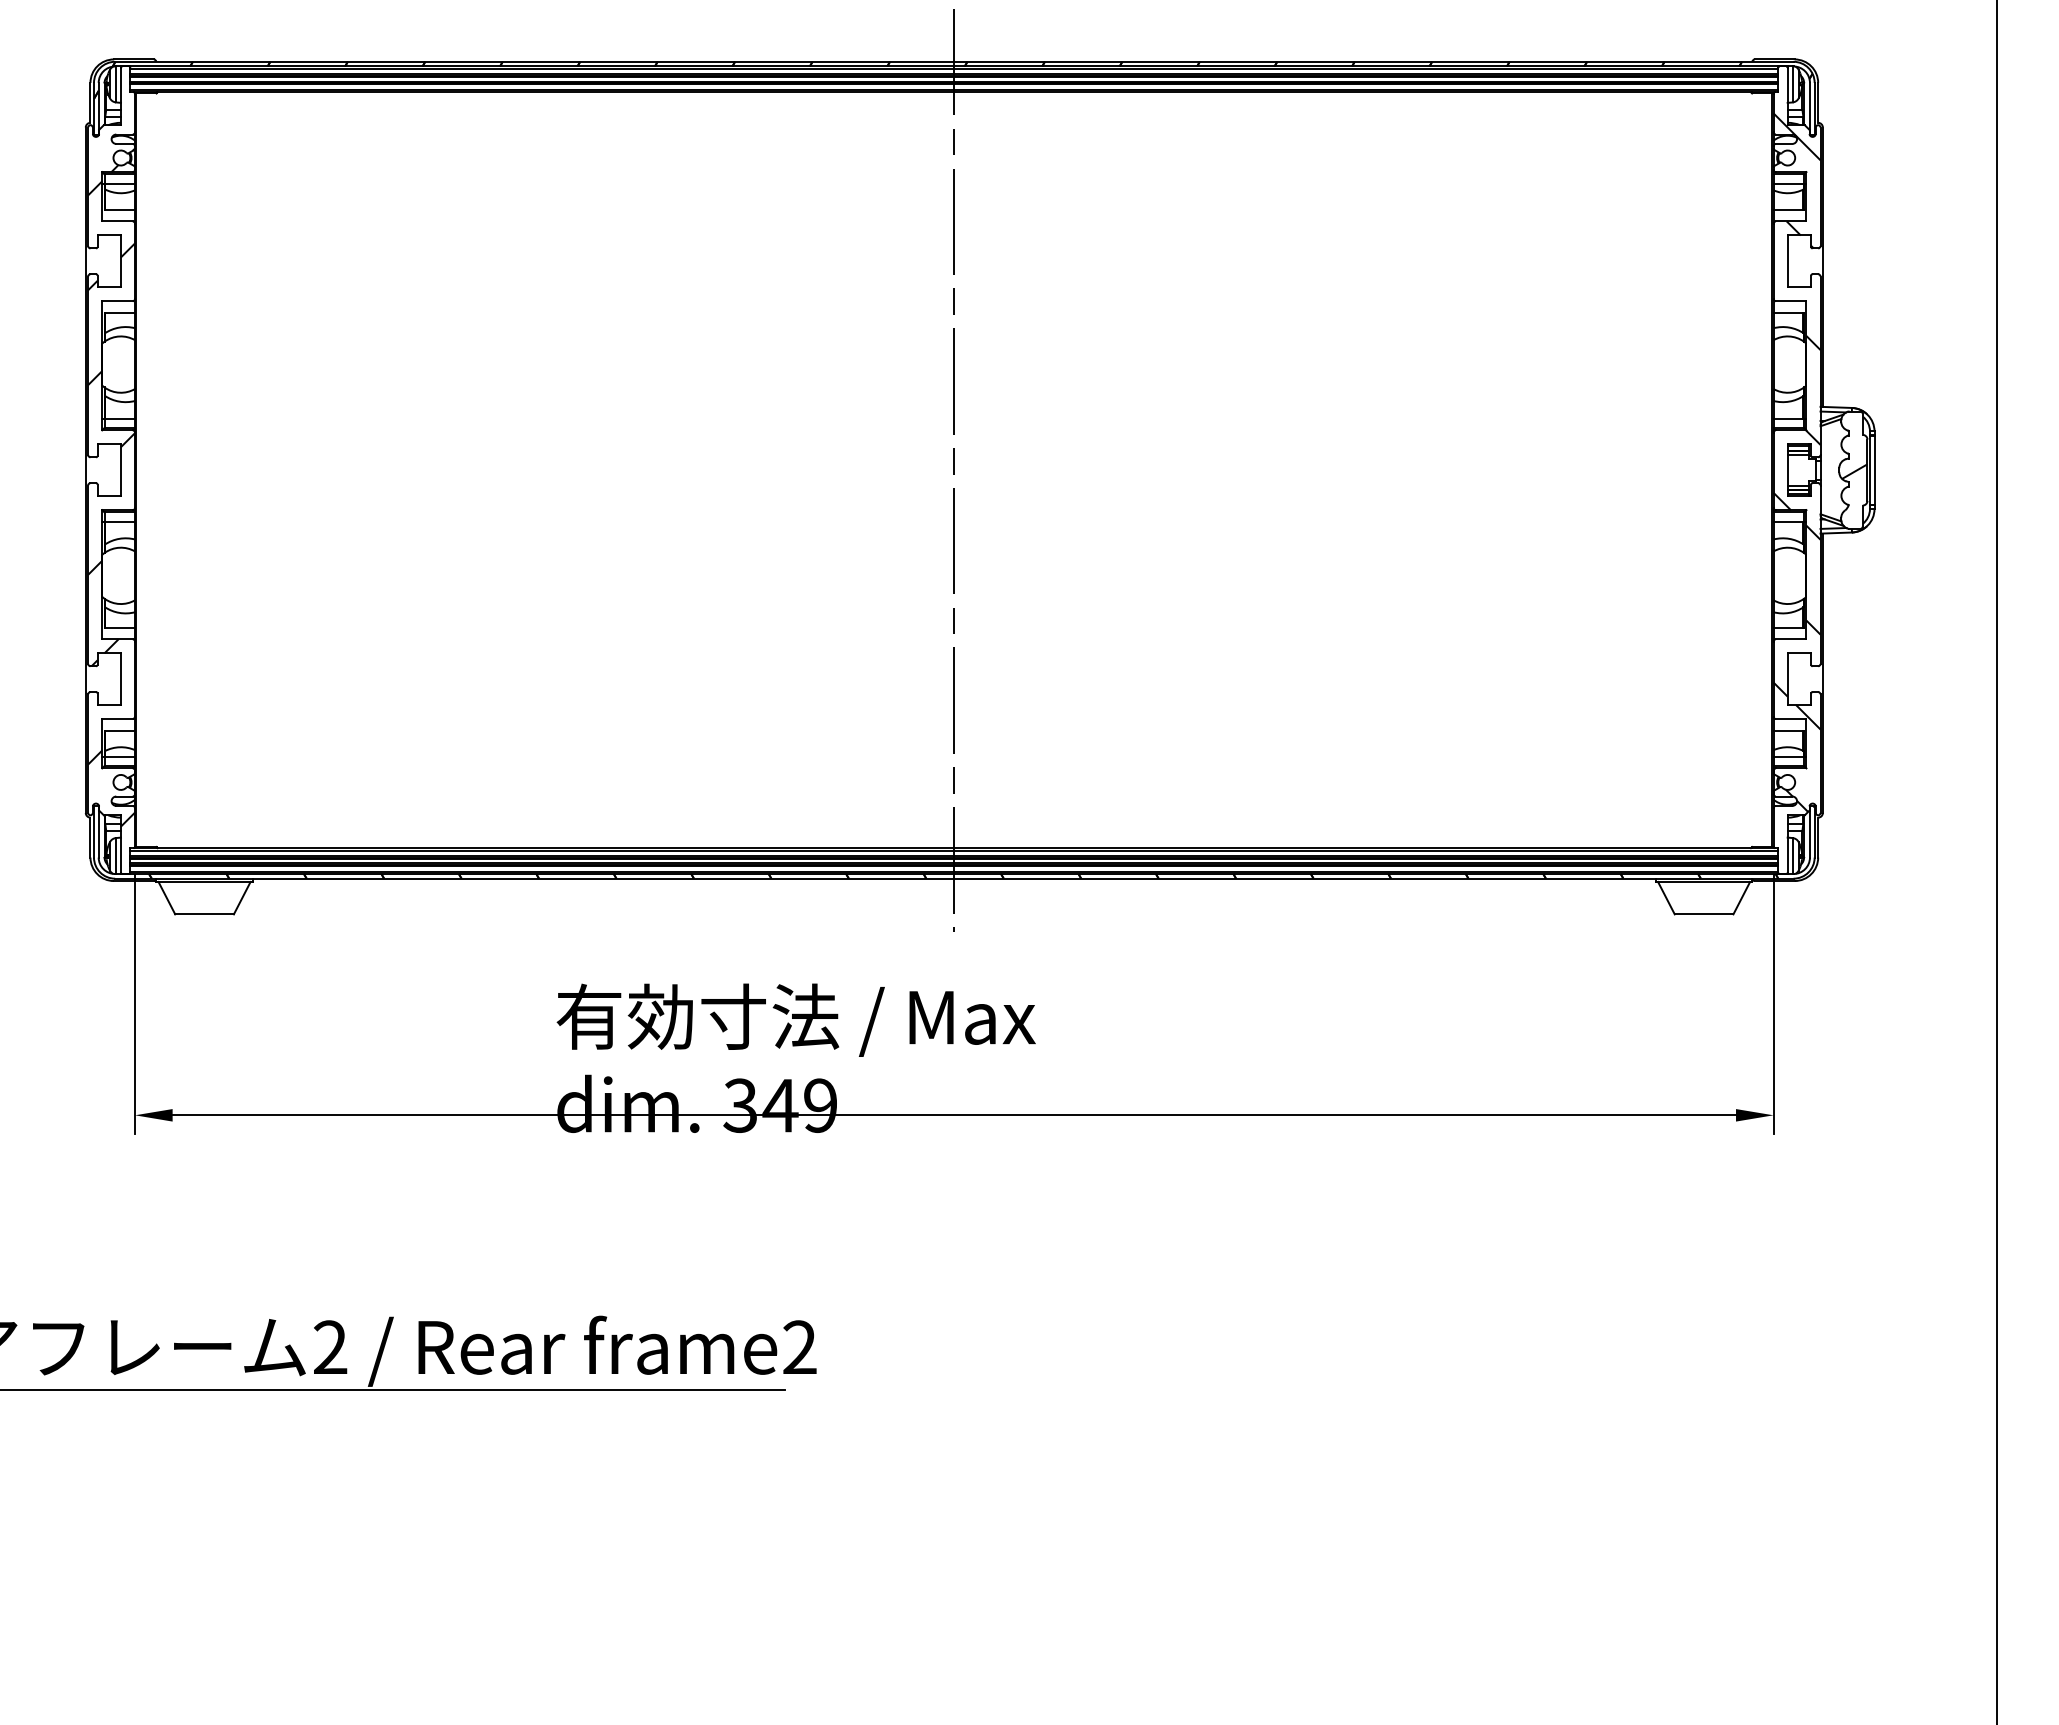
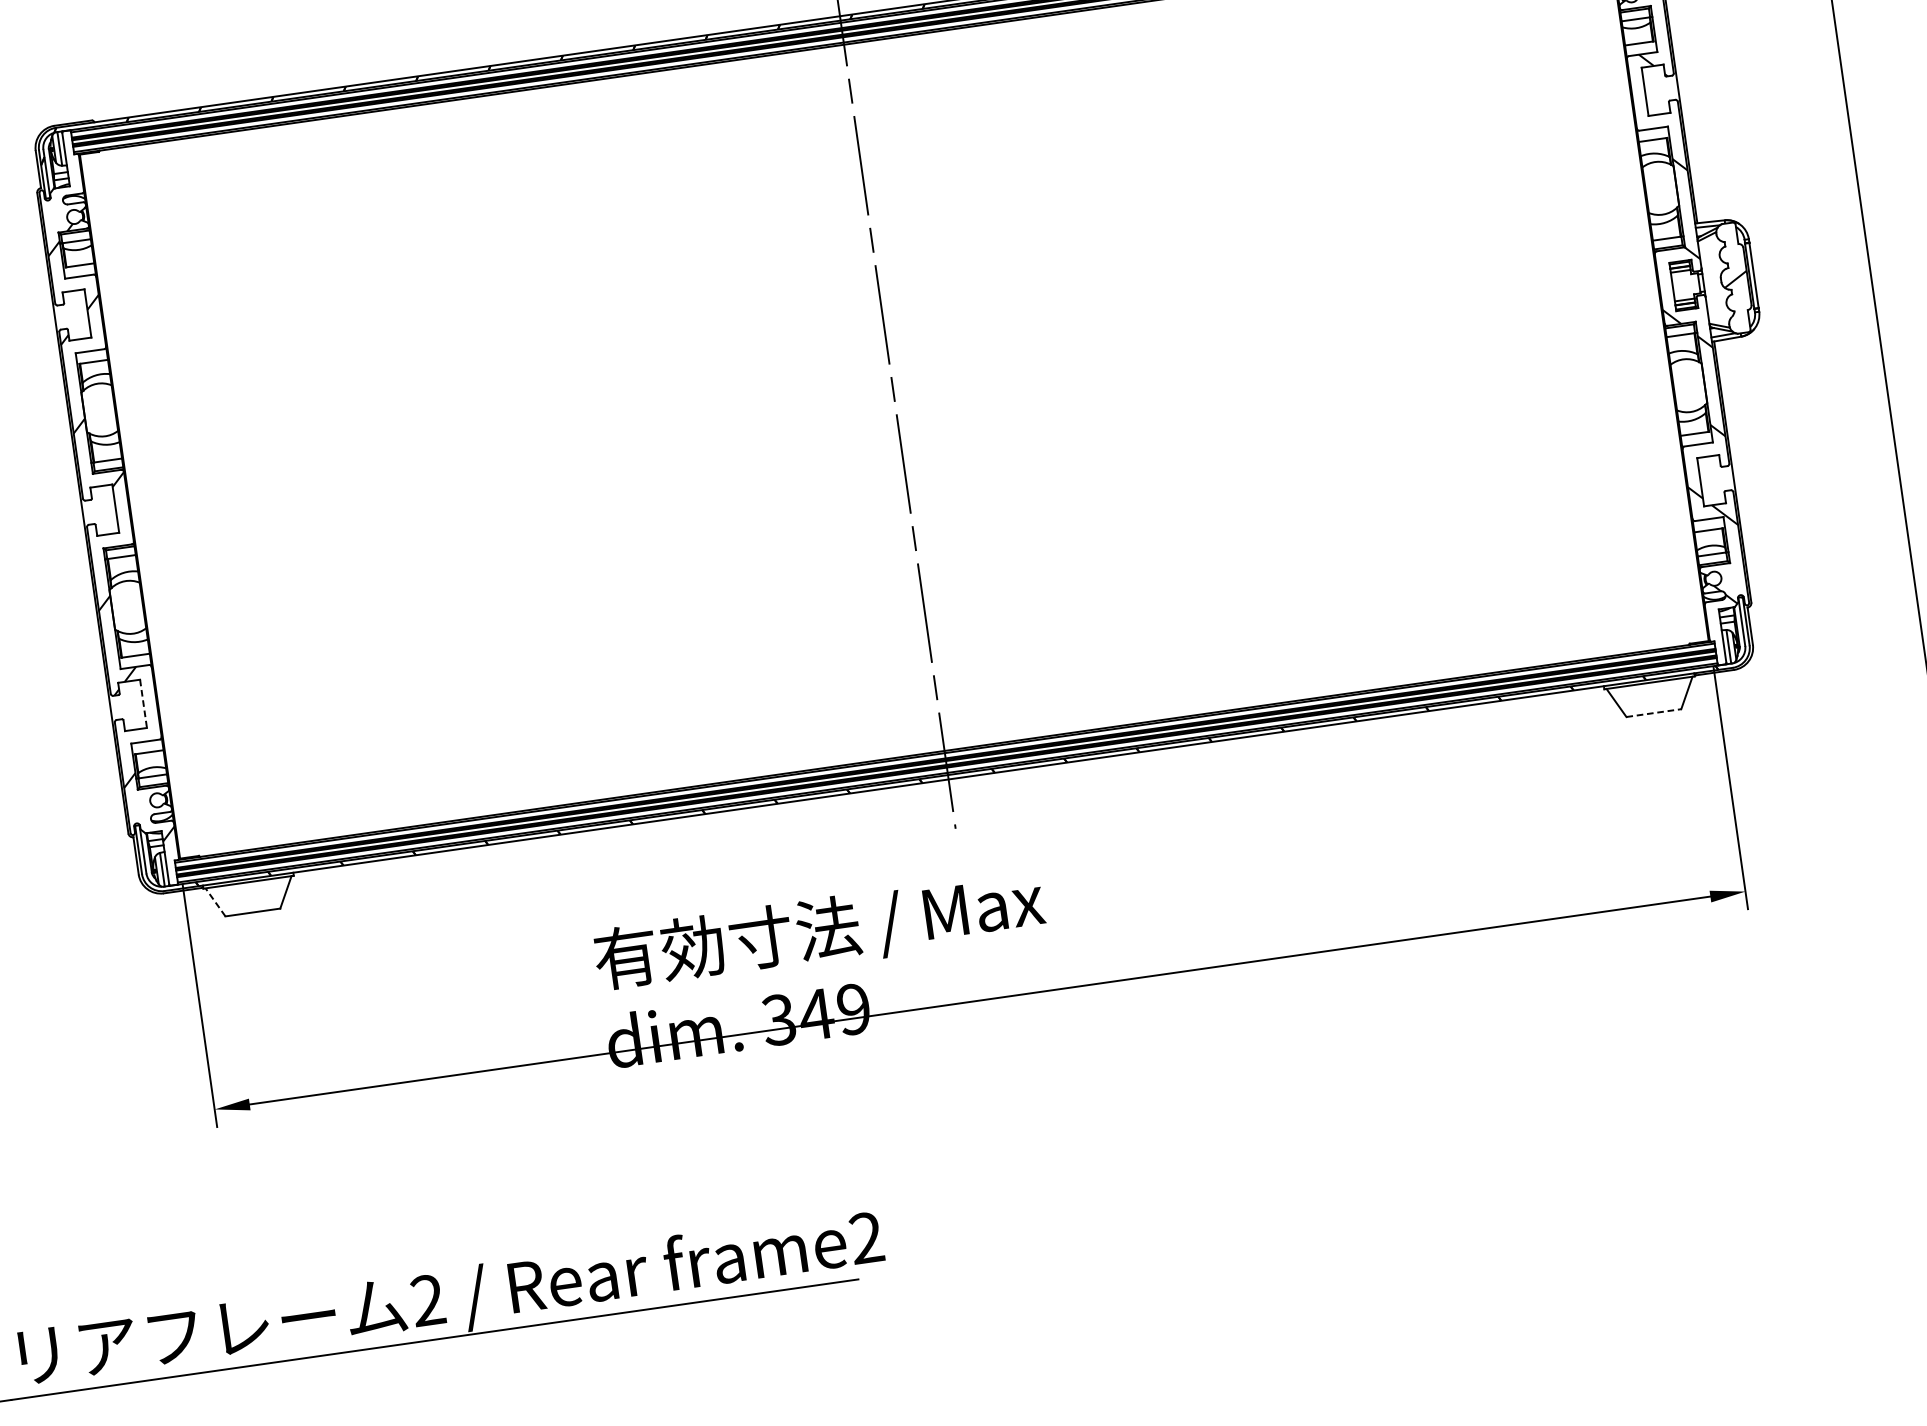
line: (121, 679) -> (144, 704), solid -> dashed
line: (166, 897) -> (215, 901), solid -> dashed
line: (1704, 914) -> (1654, 713), solid -> dashed

